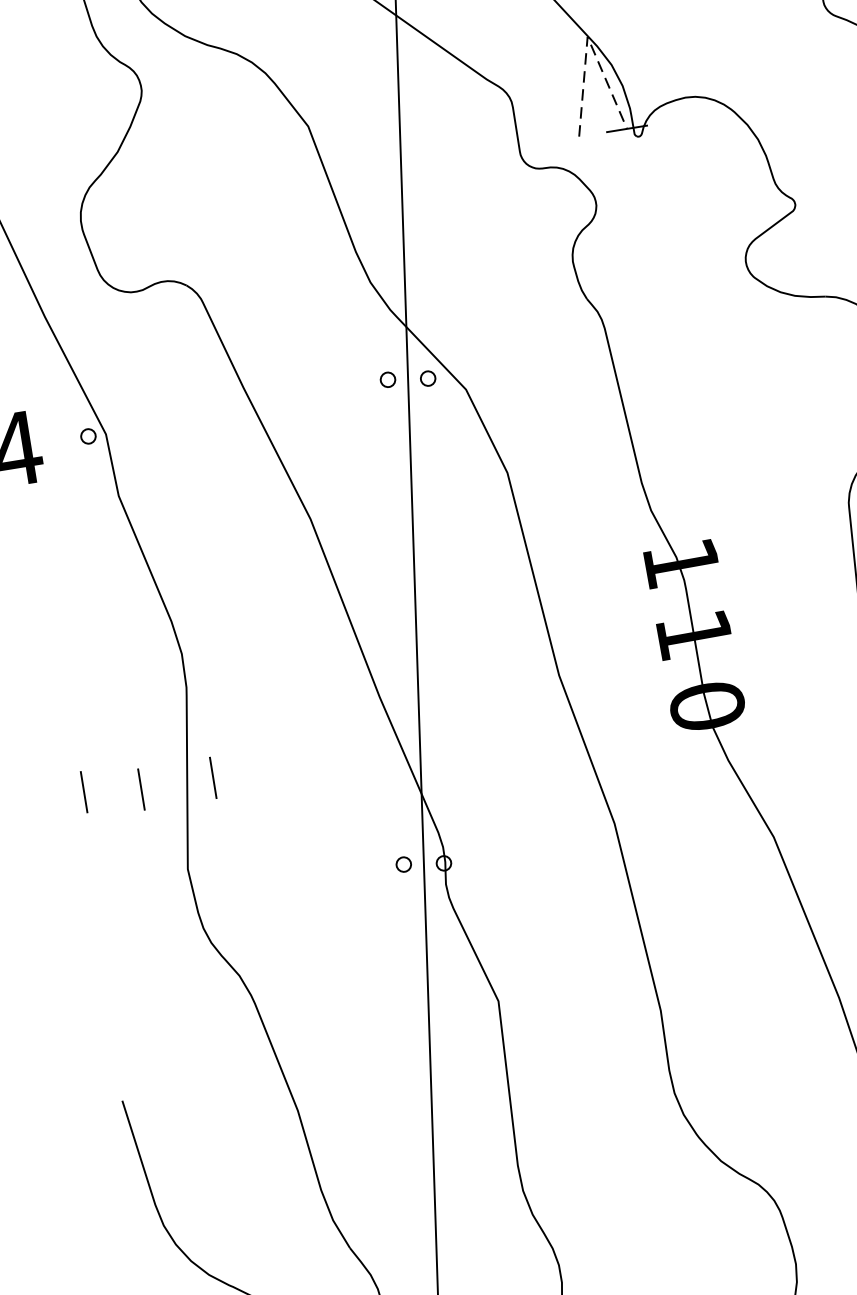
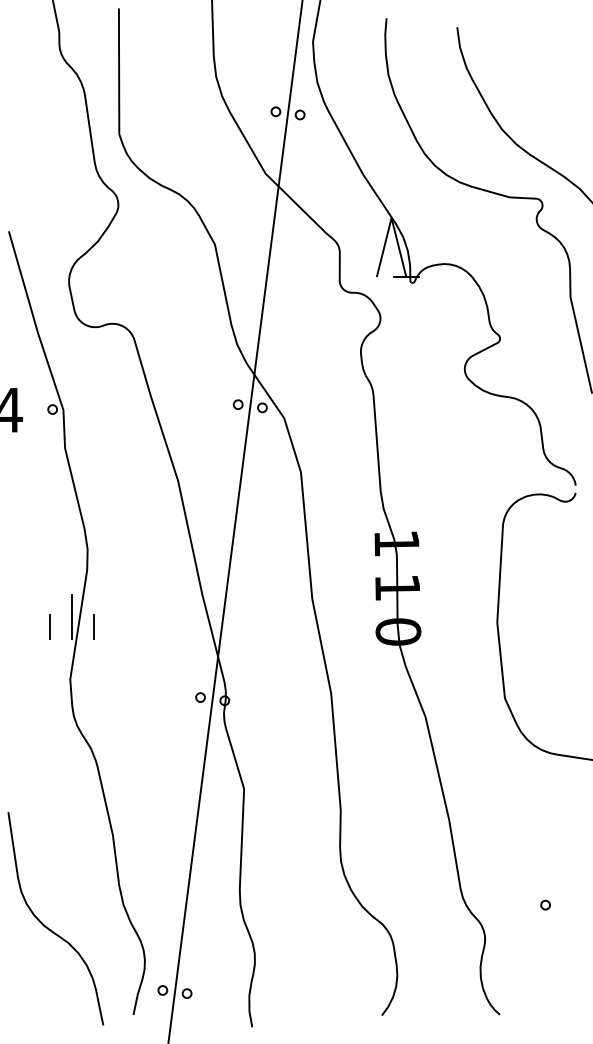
line: (587, 37) -> (391, 218), dashed -> solid
line: (175, 768) -> (72, 617), added
line: (82, 791) -> (14, 622), removed

